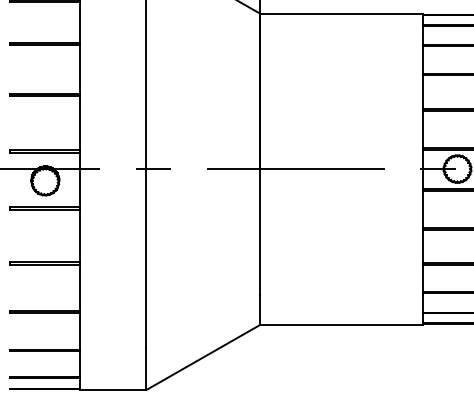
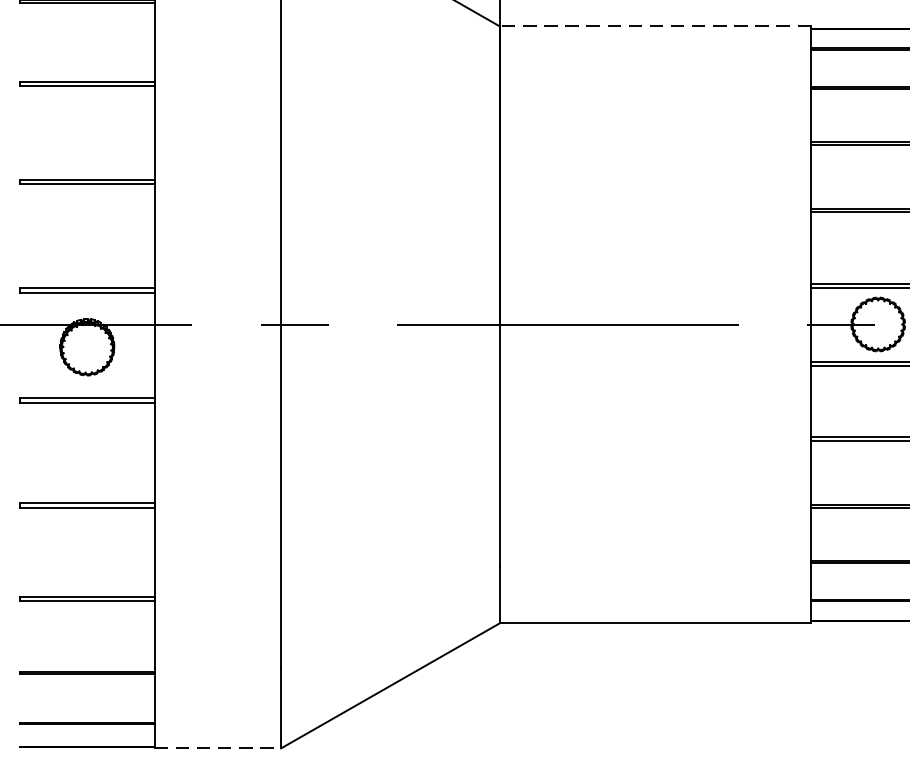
line: (340, 13) -> (653, 25), solid -> dashed
line: (113, 389) -> (218, 747), solid -> dashed

